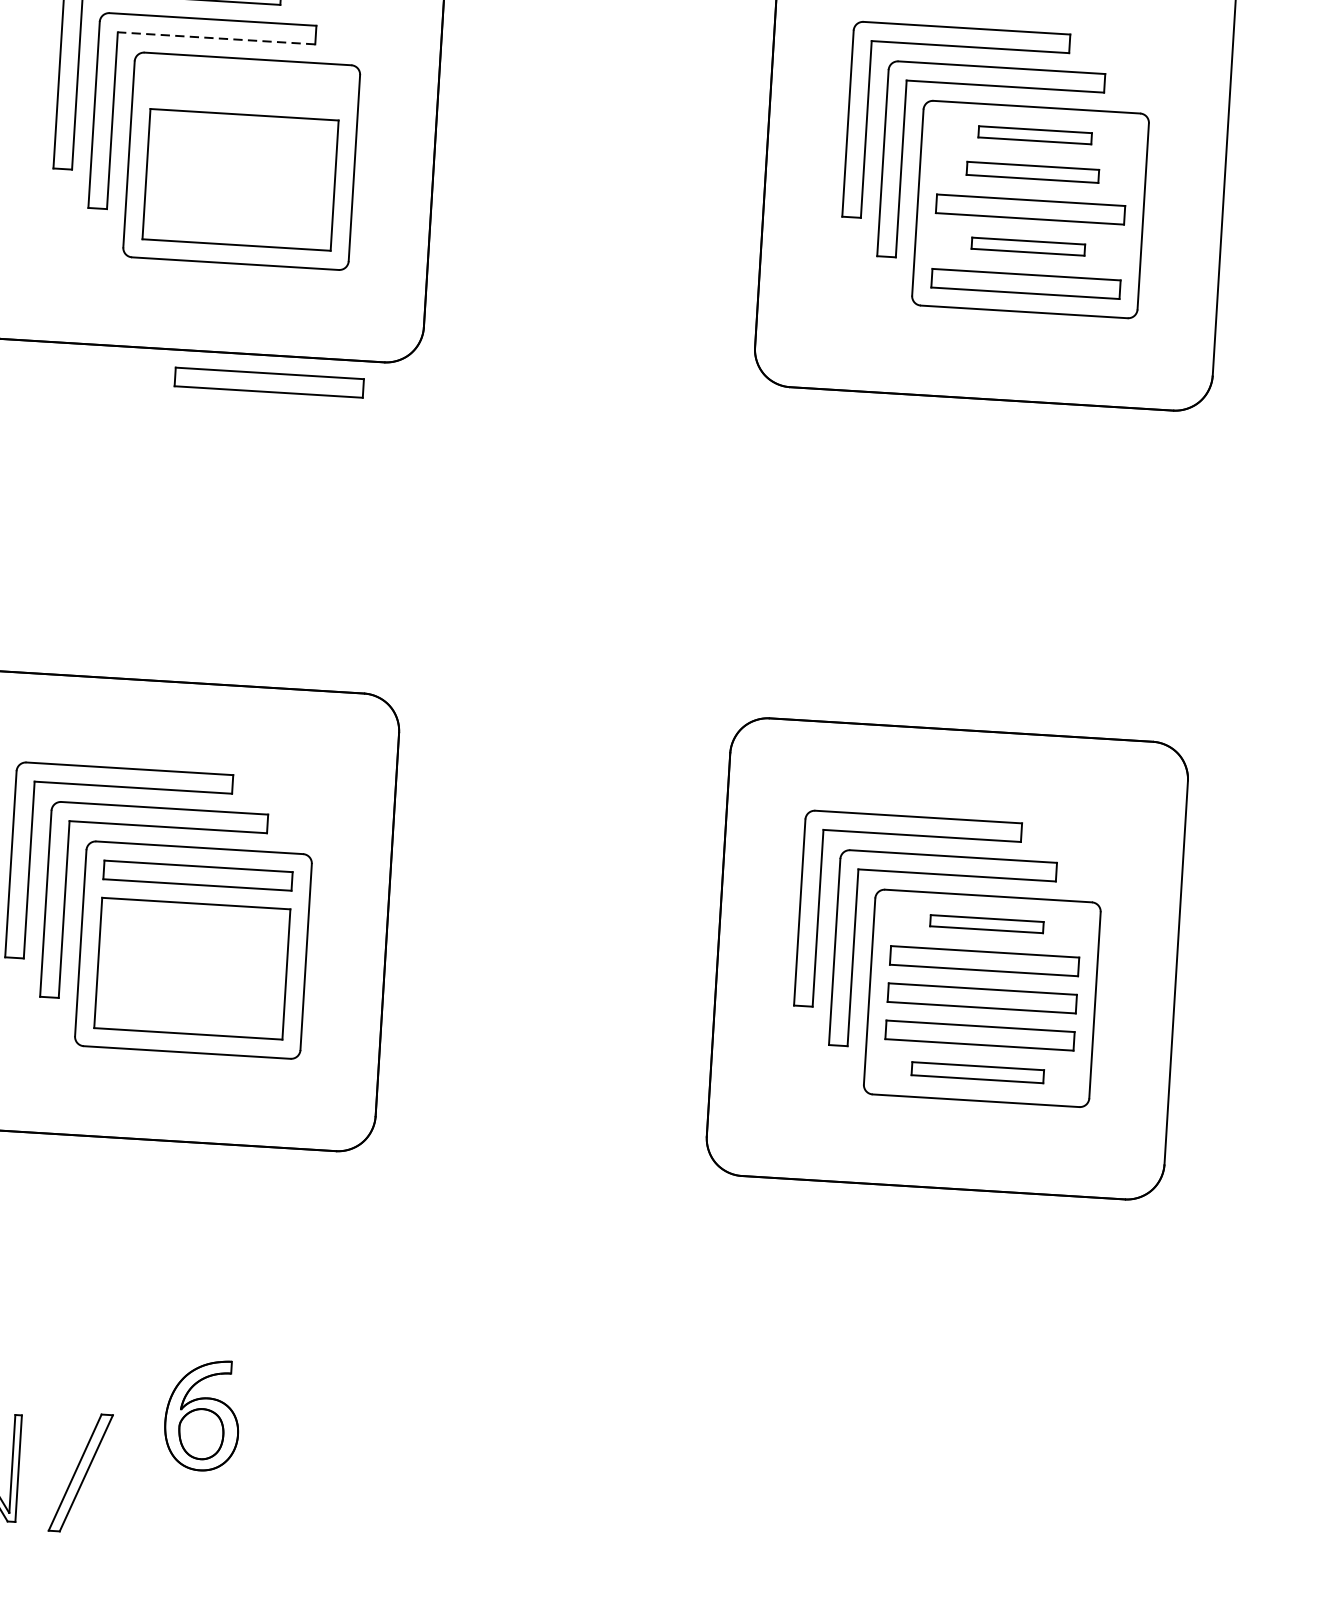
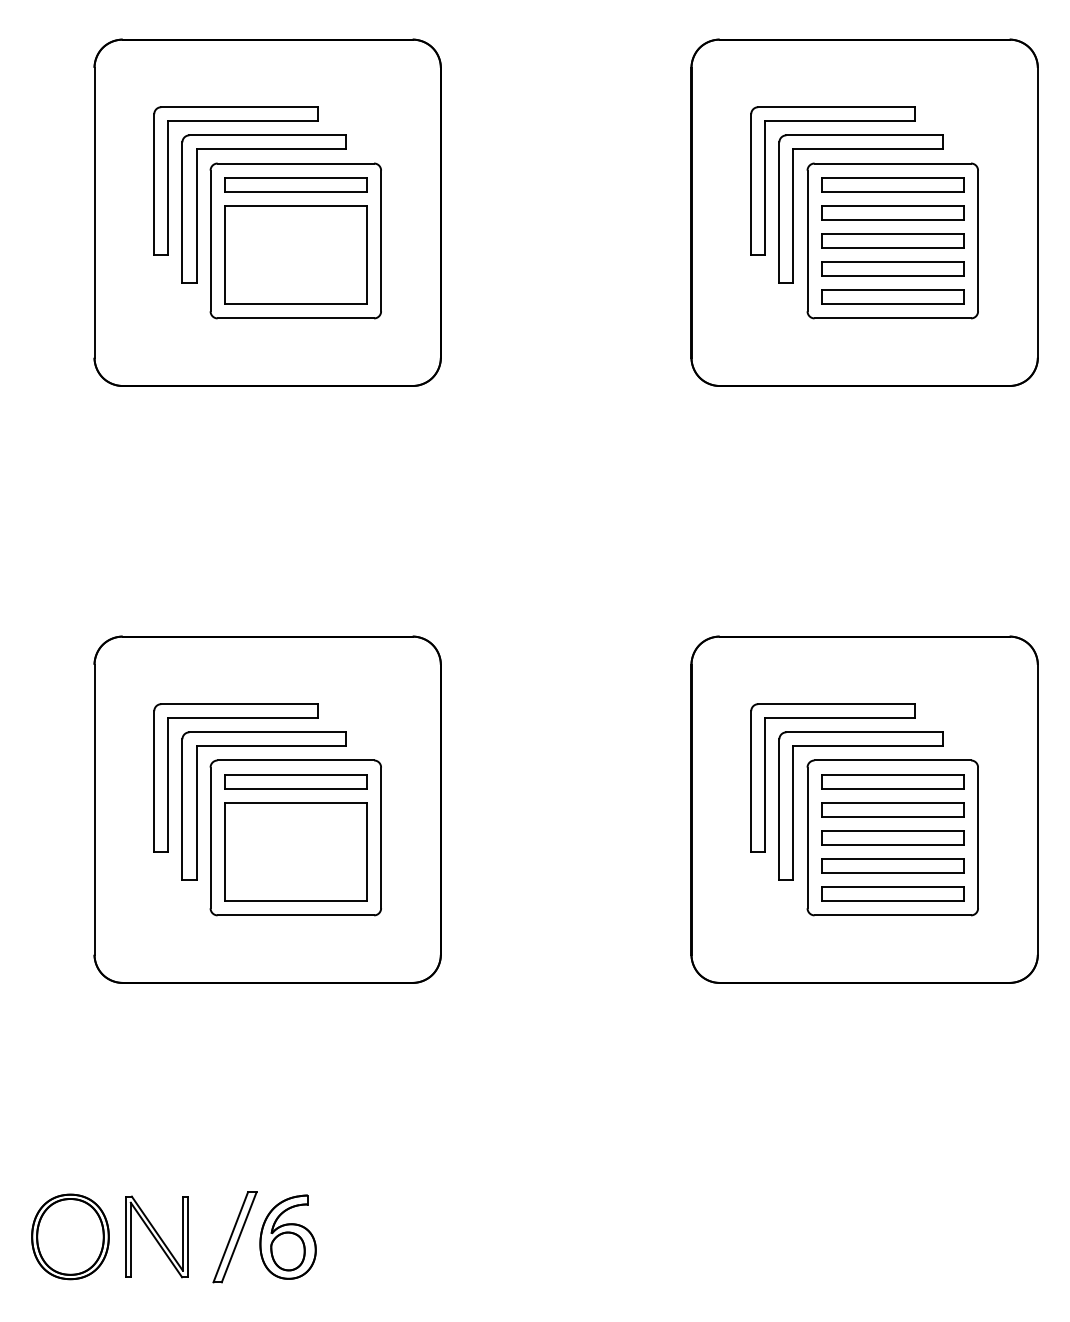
line: (216, 38) -> (271, 149), dashed -> solid
part: (1034, 134) -> (892, 184), size x1.67
part: (1032, 171) -> (892, 212), size x1.43
part: (1027, 245) -> (892, 268), size x1.67
part: (268, 382) -> (295, 184), moved
part: (986, 923) -> (892, 781), size x1.67
part: (977, 1071) -> (892, 893), size x1.43
part: (201, 1414) -> (287, 1236), moved

